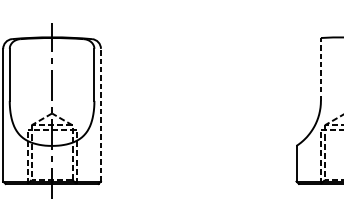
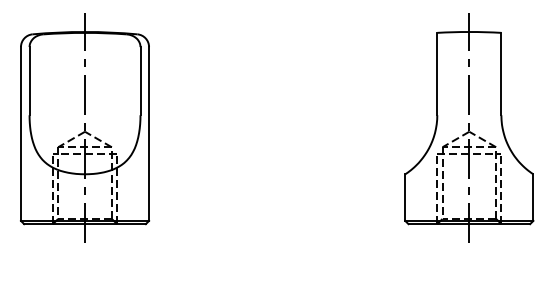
line: (321, 69) -> (437, 73), dashed -> solid
line: (101, 115) -> (149, 134), dashed -> solid

